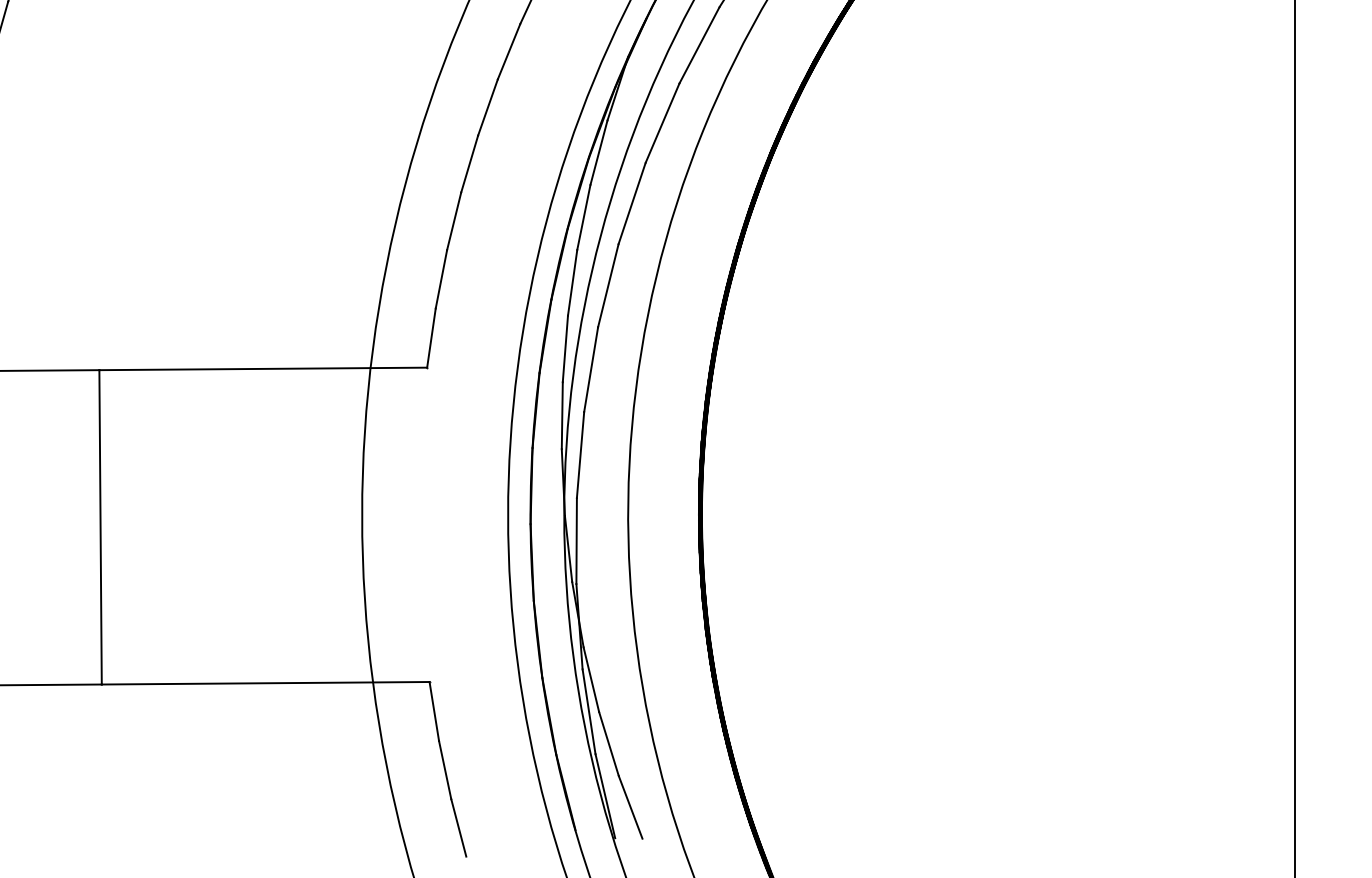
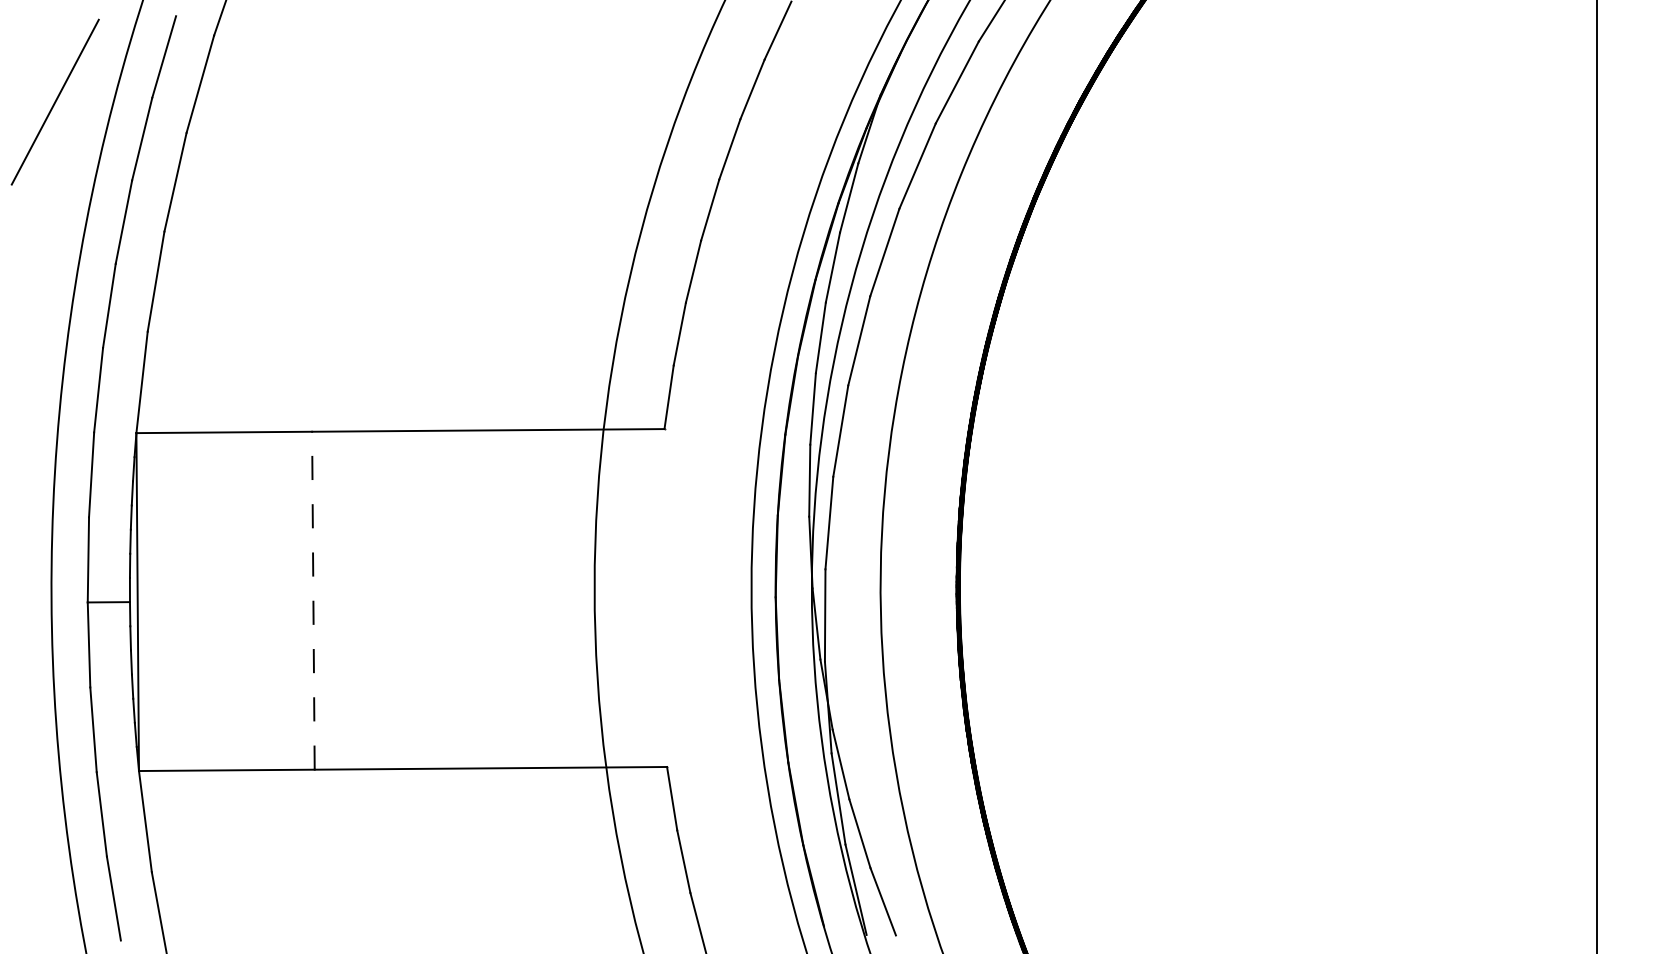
line: (100, 527) -> (313, 600), solid -> dashed

